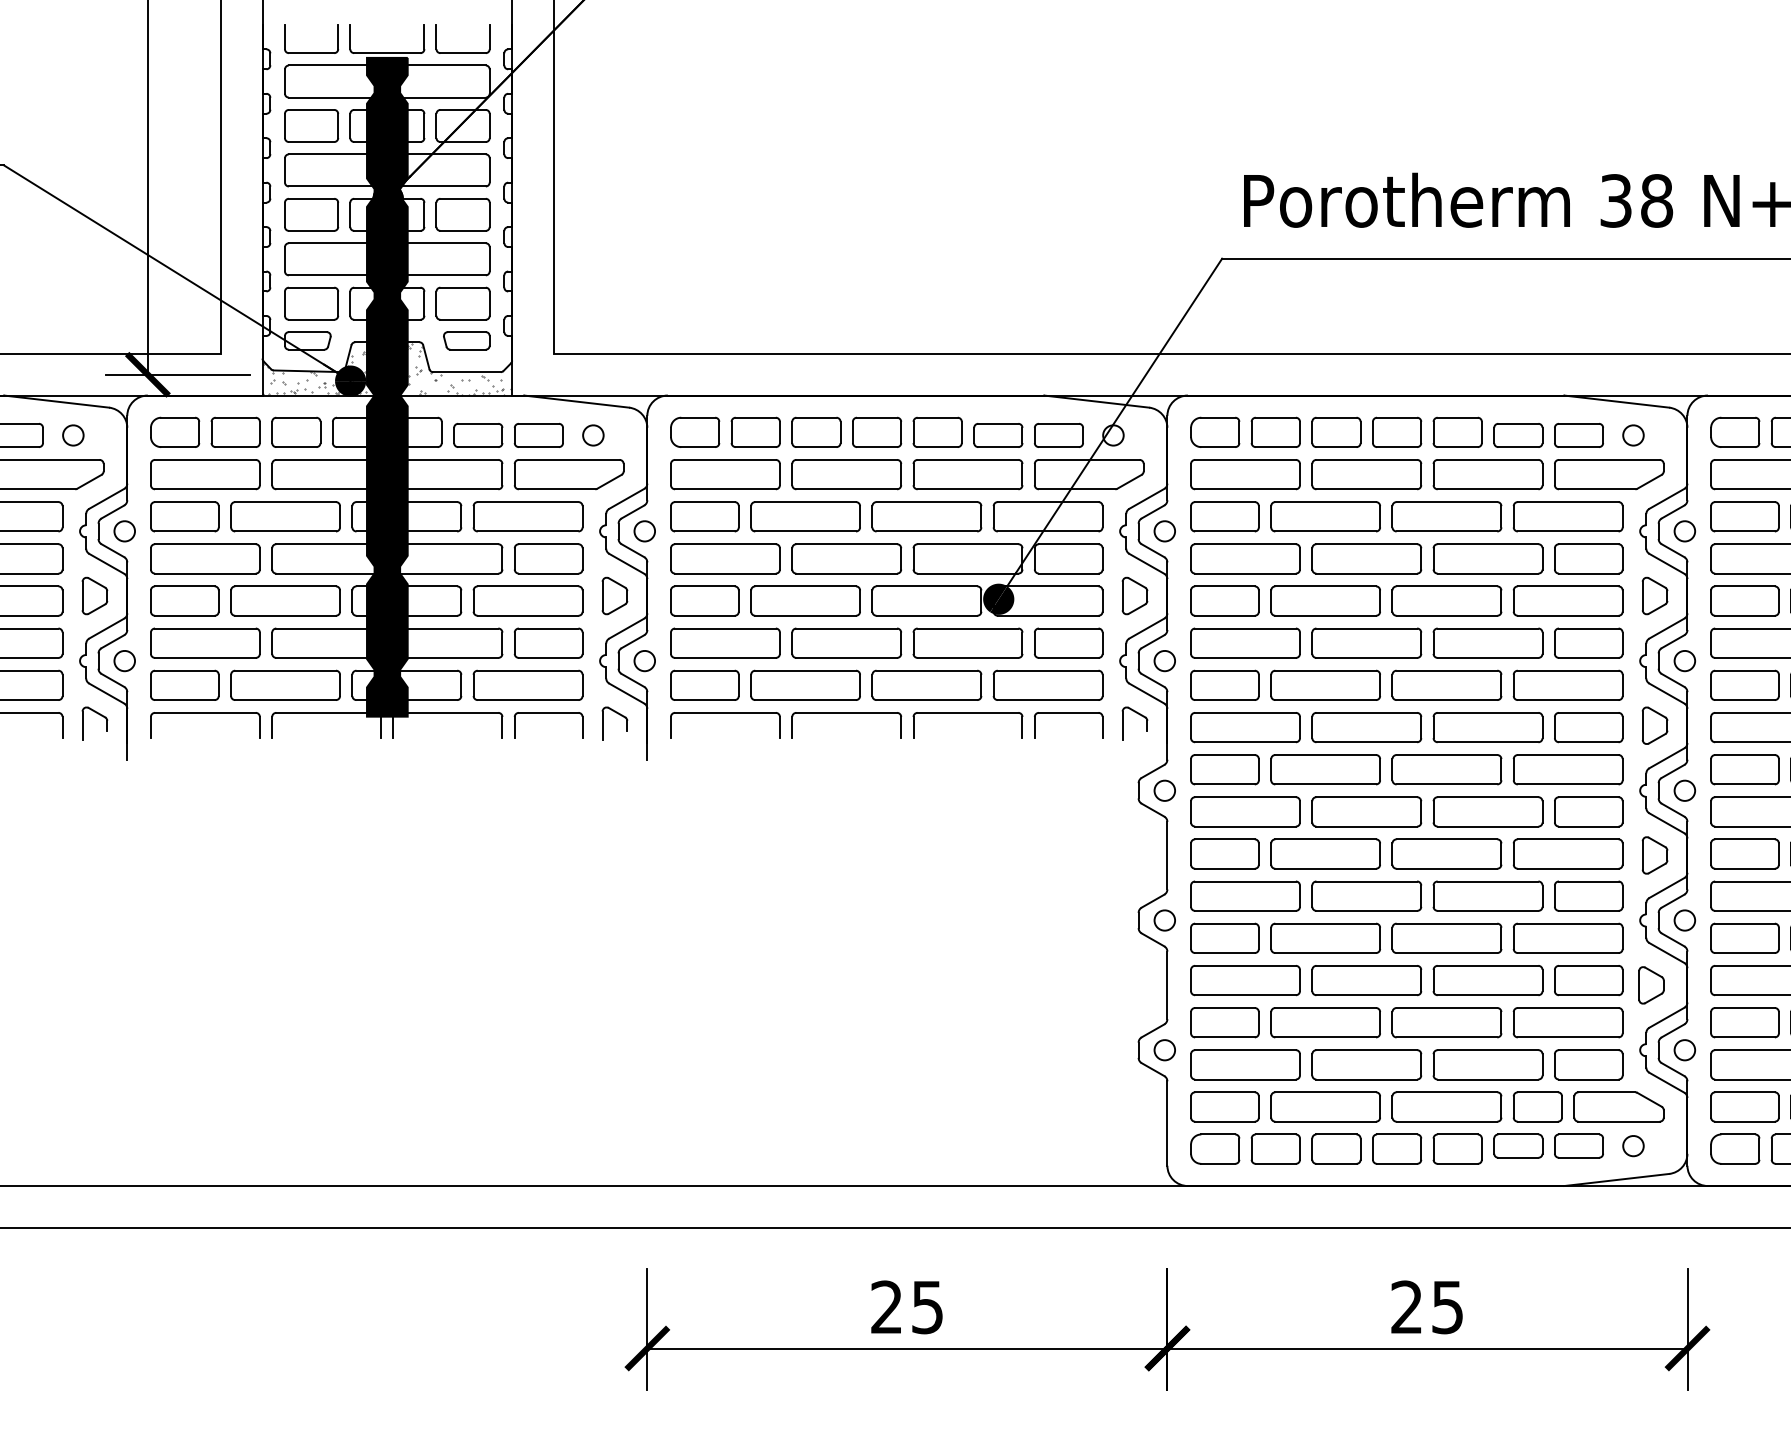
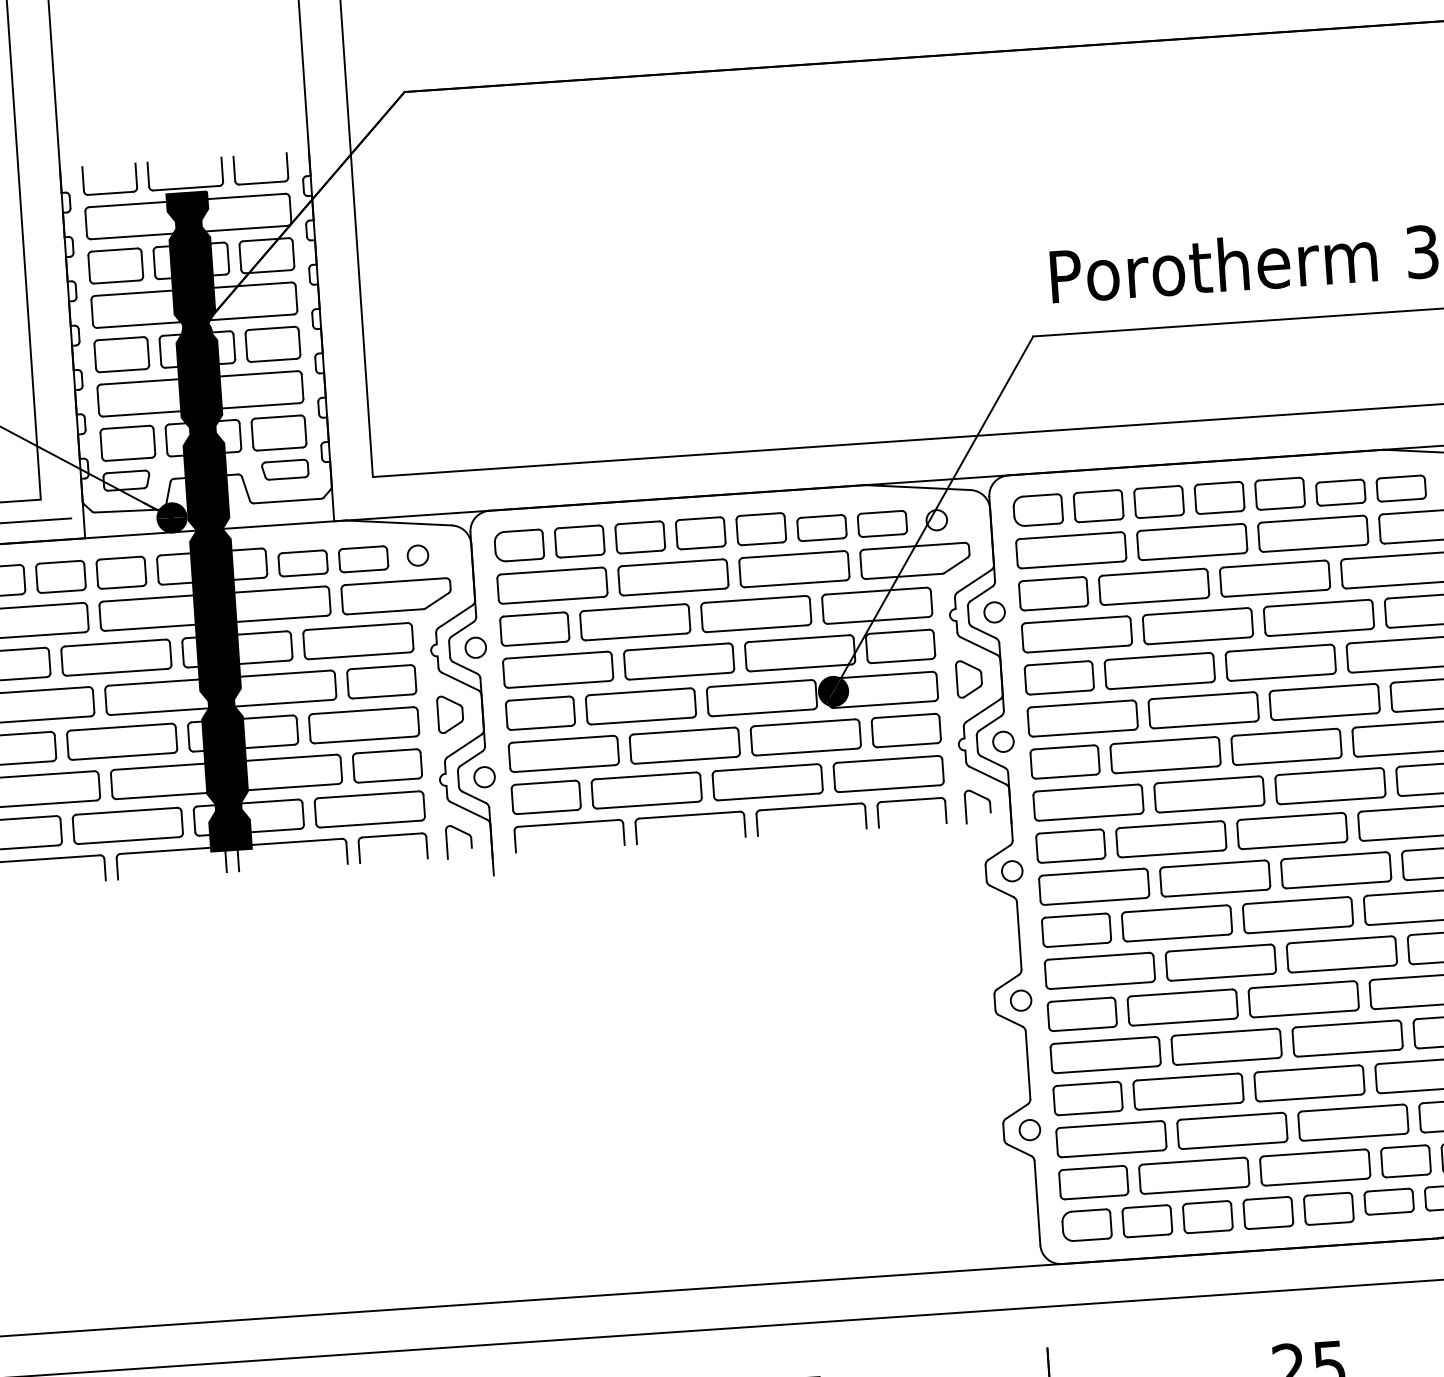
hatch: (386, 369) -> (207, 503), removed

